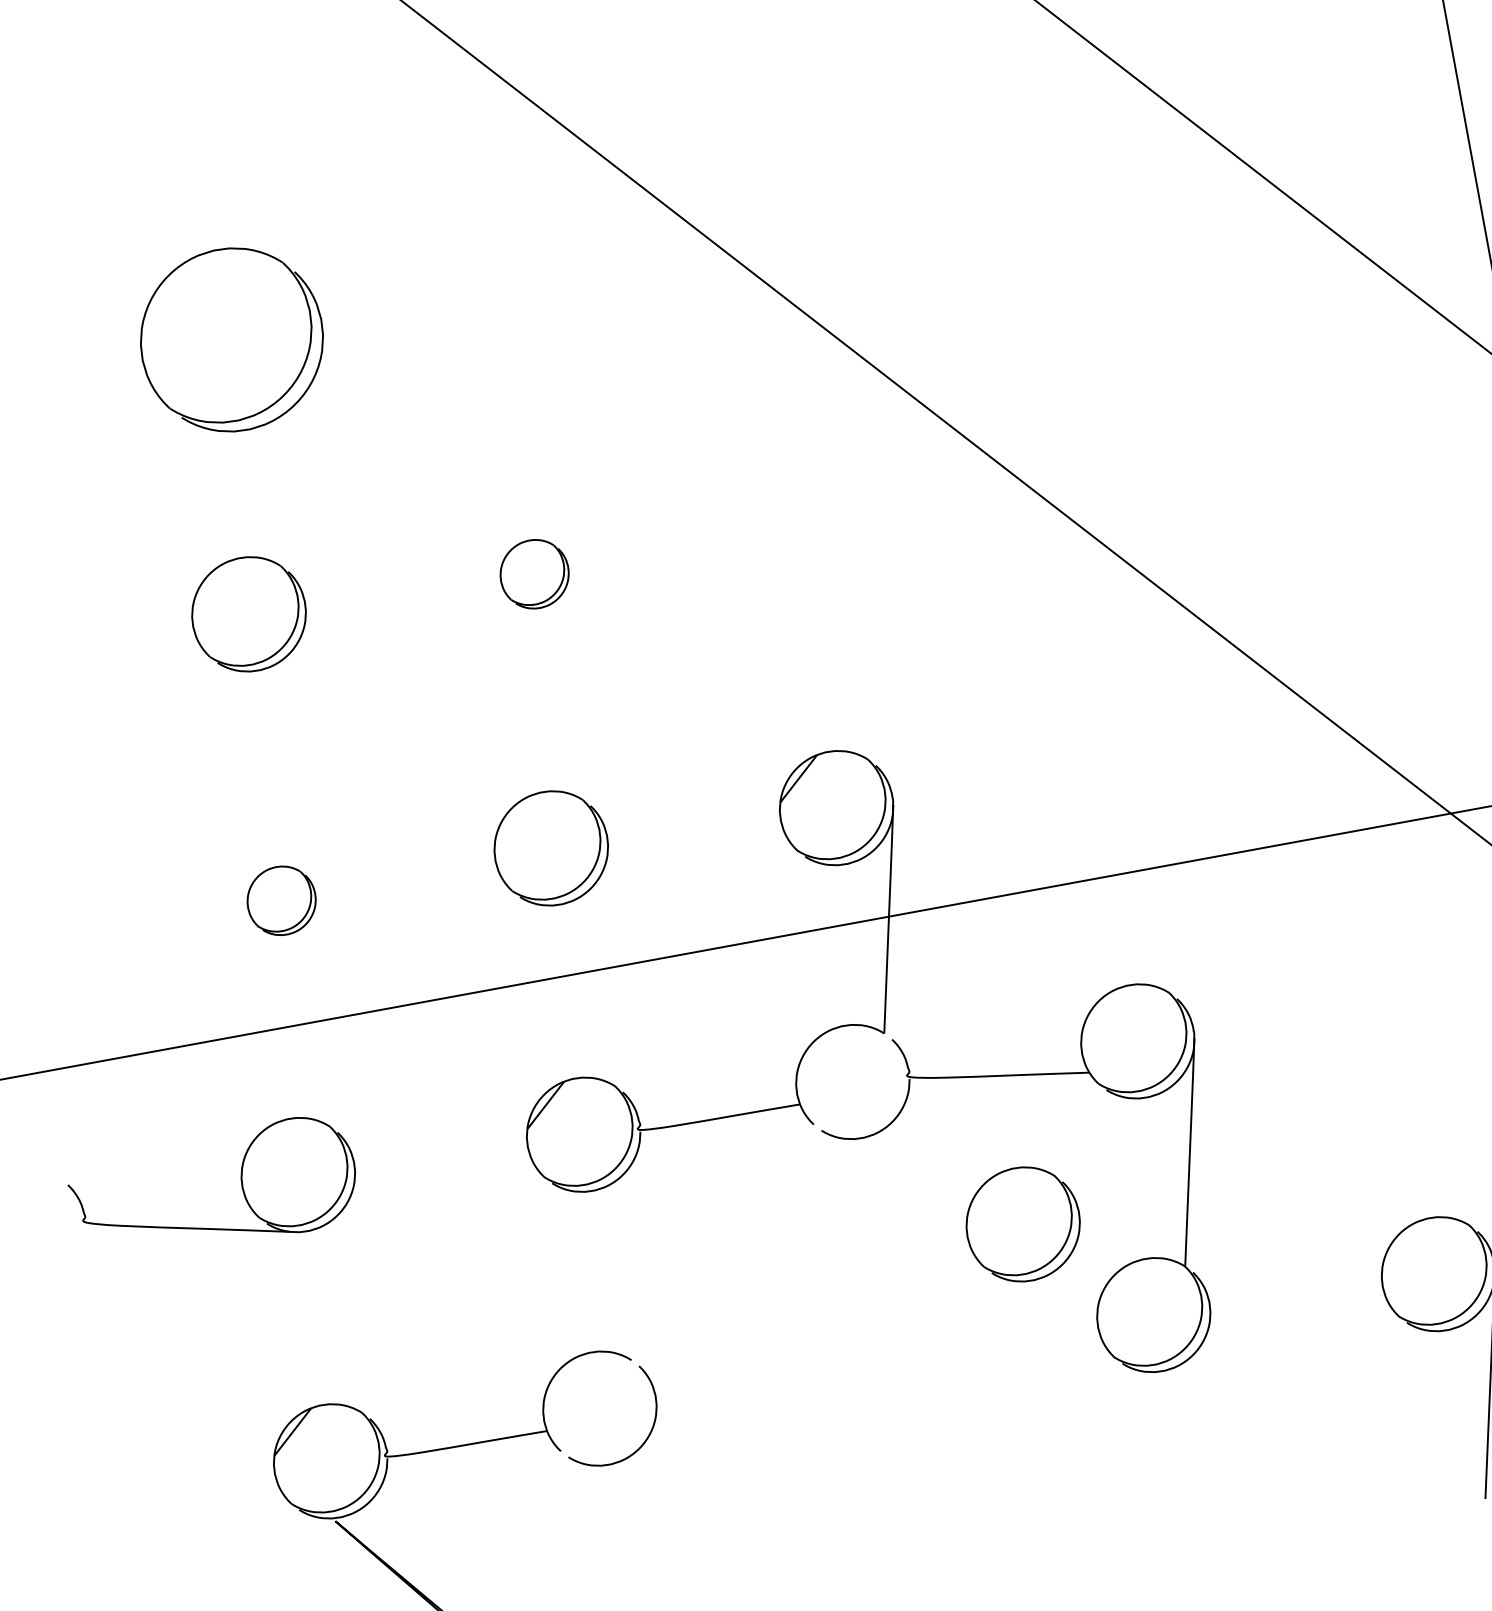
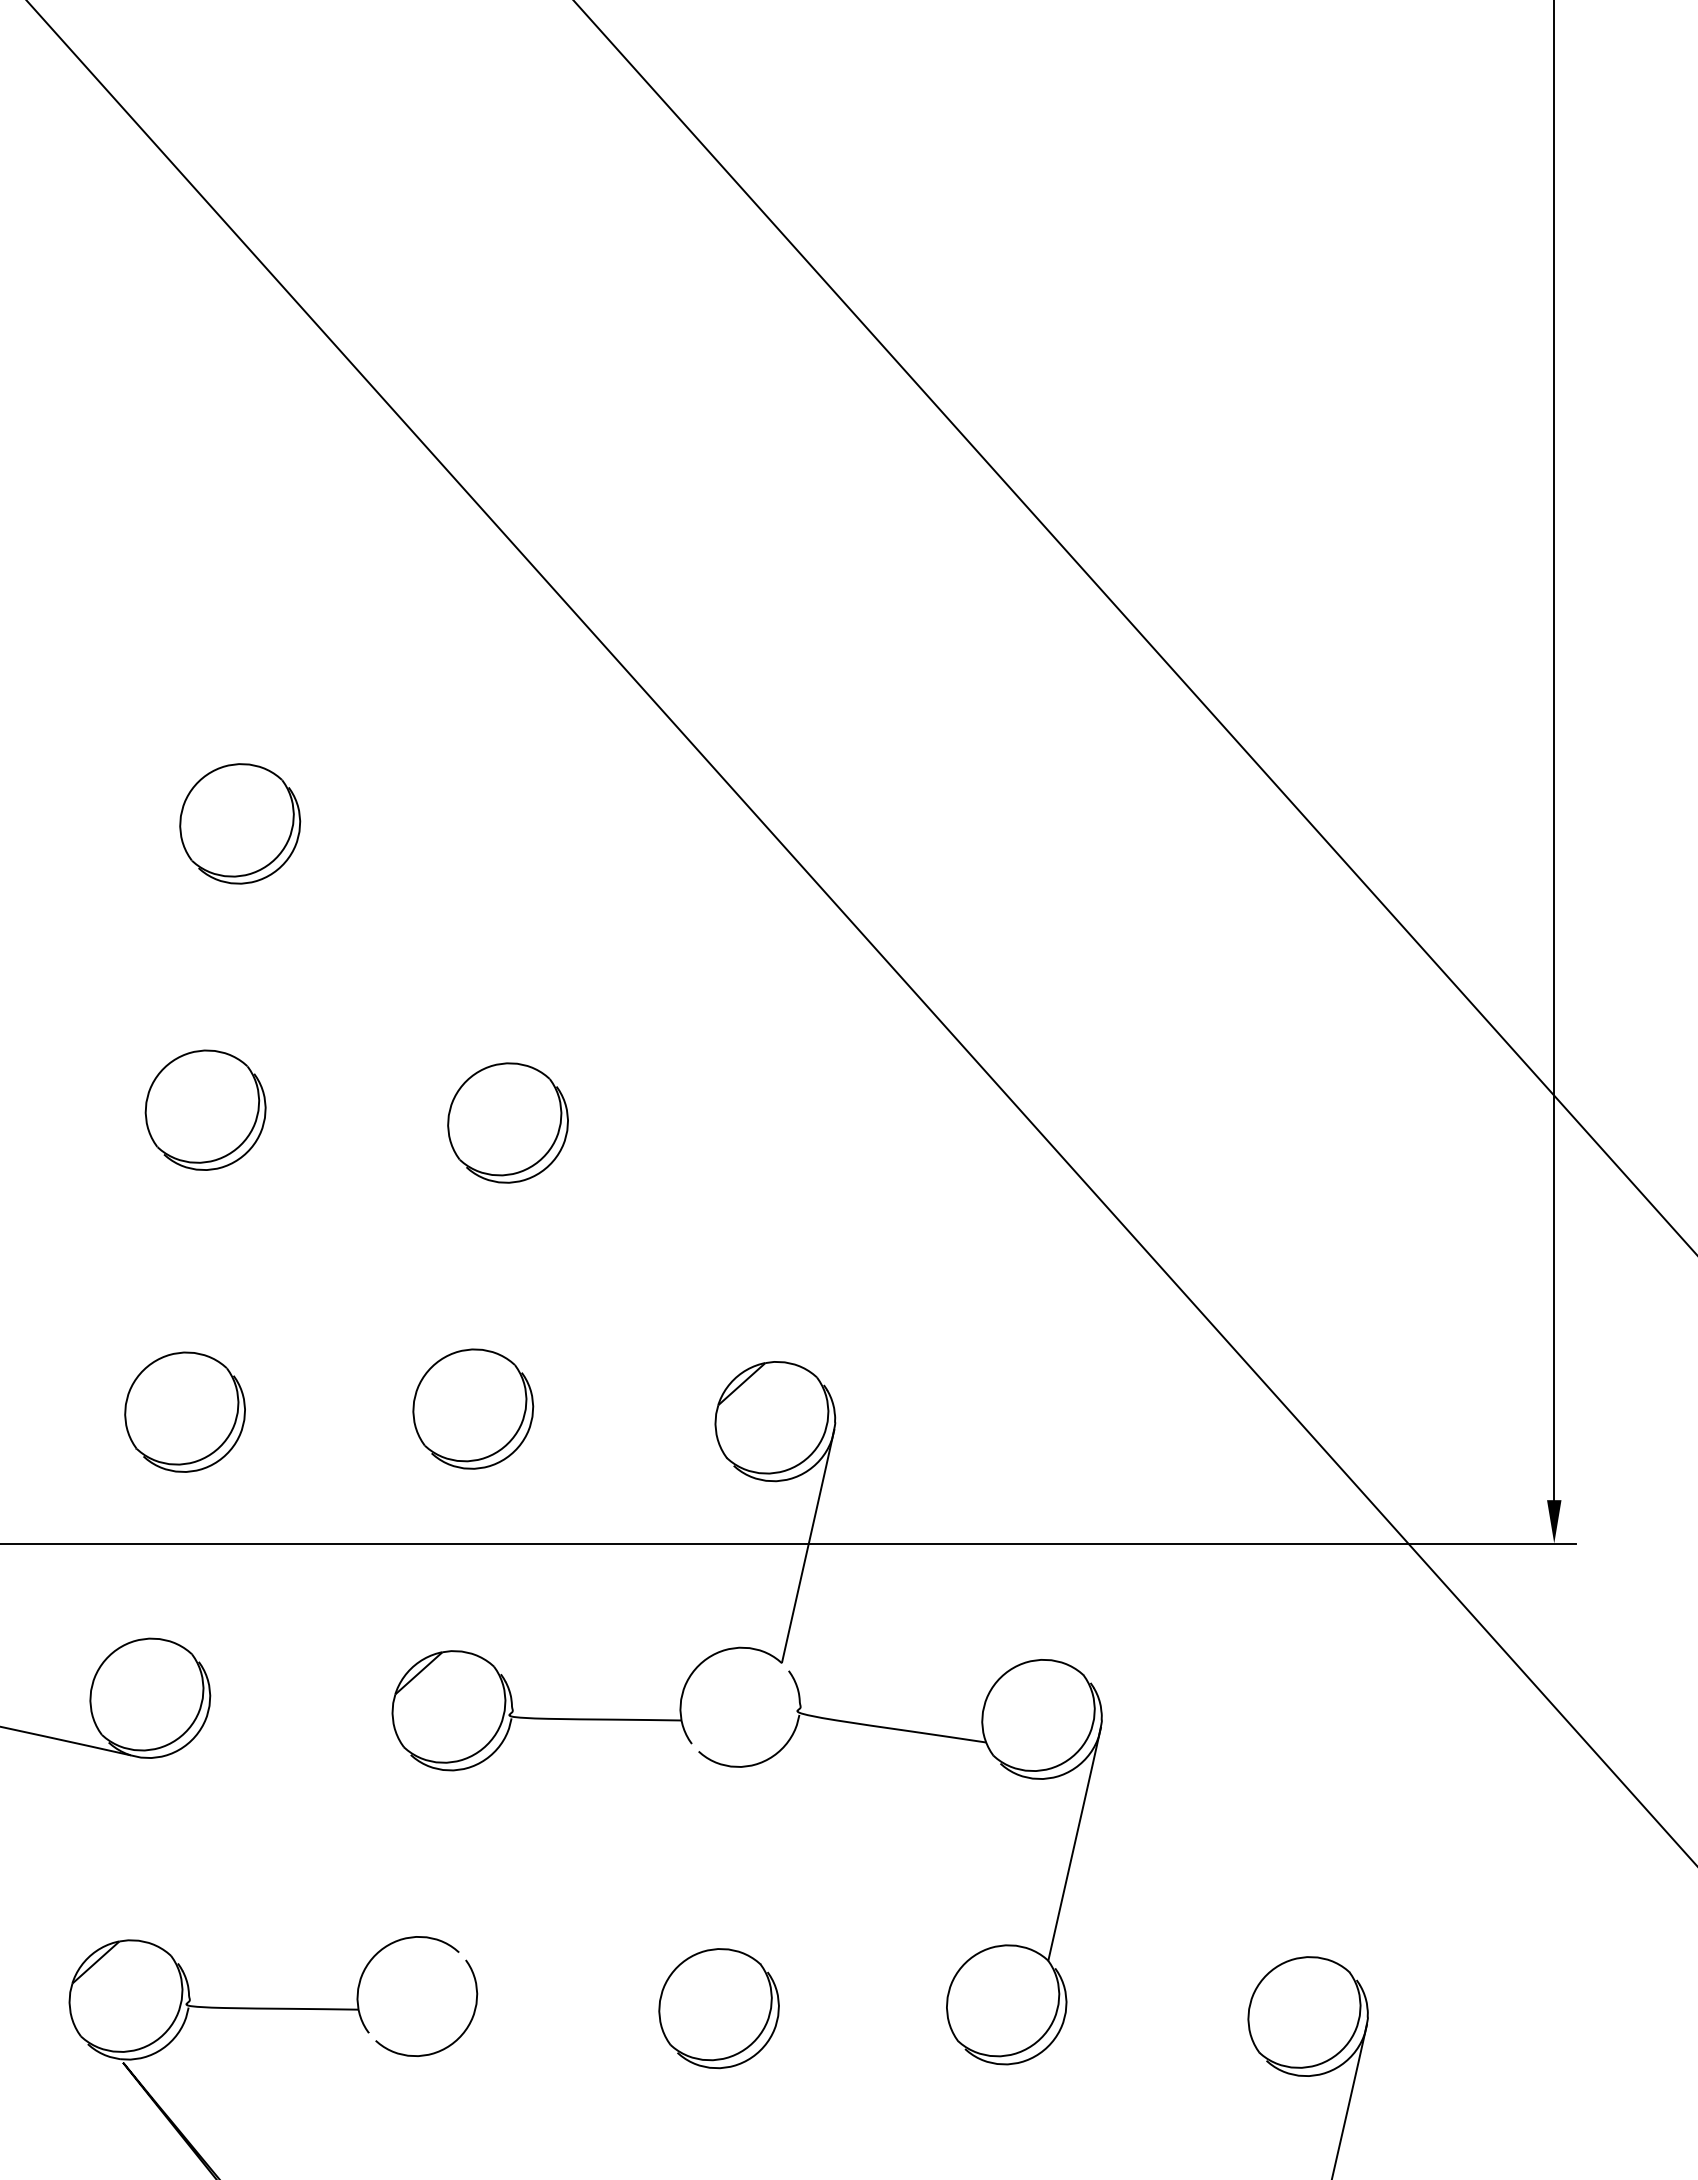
part: (232, 339) -> (240, 823), size x0.62
part: (534, 573) -> (507, 1122), size x1.67
part: (281, 900) -> (184, 1411), size x1.67
part: (1022, 1224) -> (718, 2008), moved

